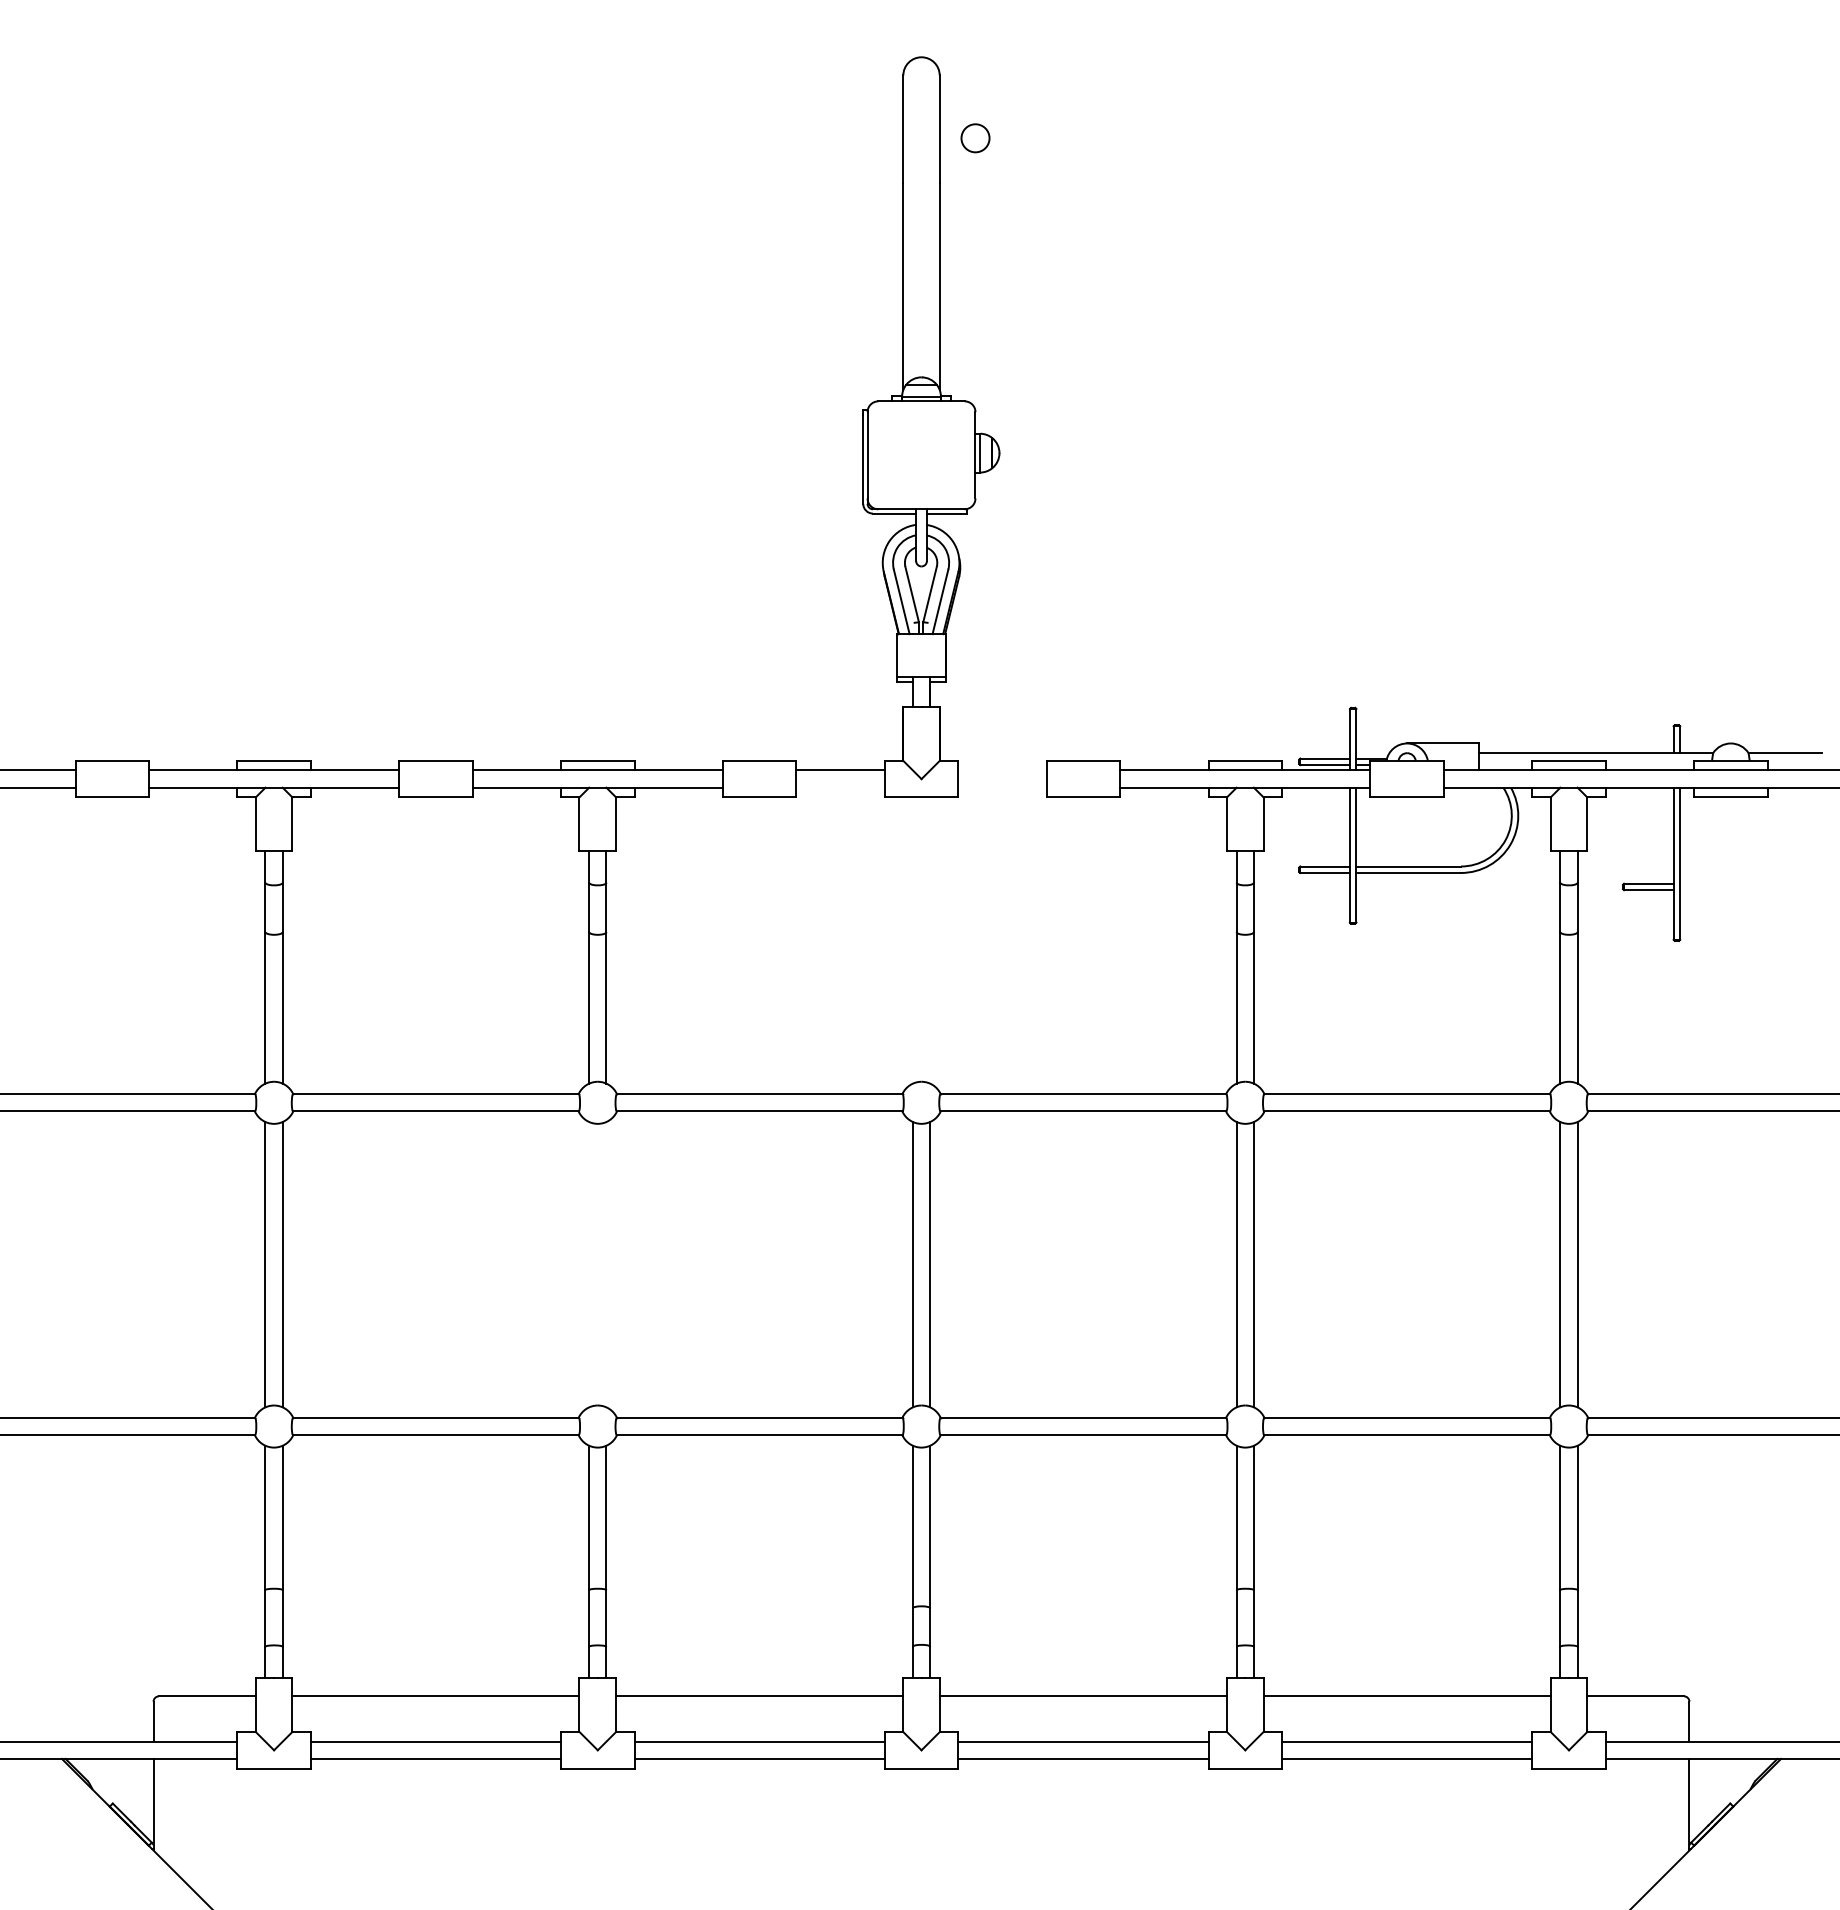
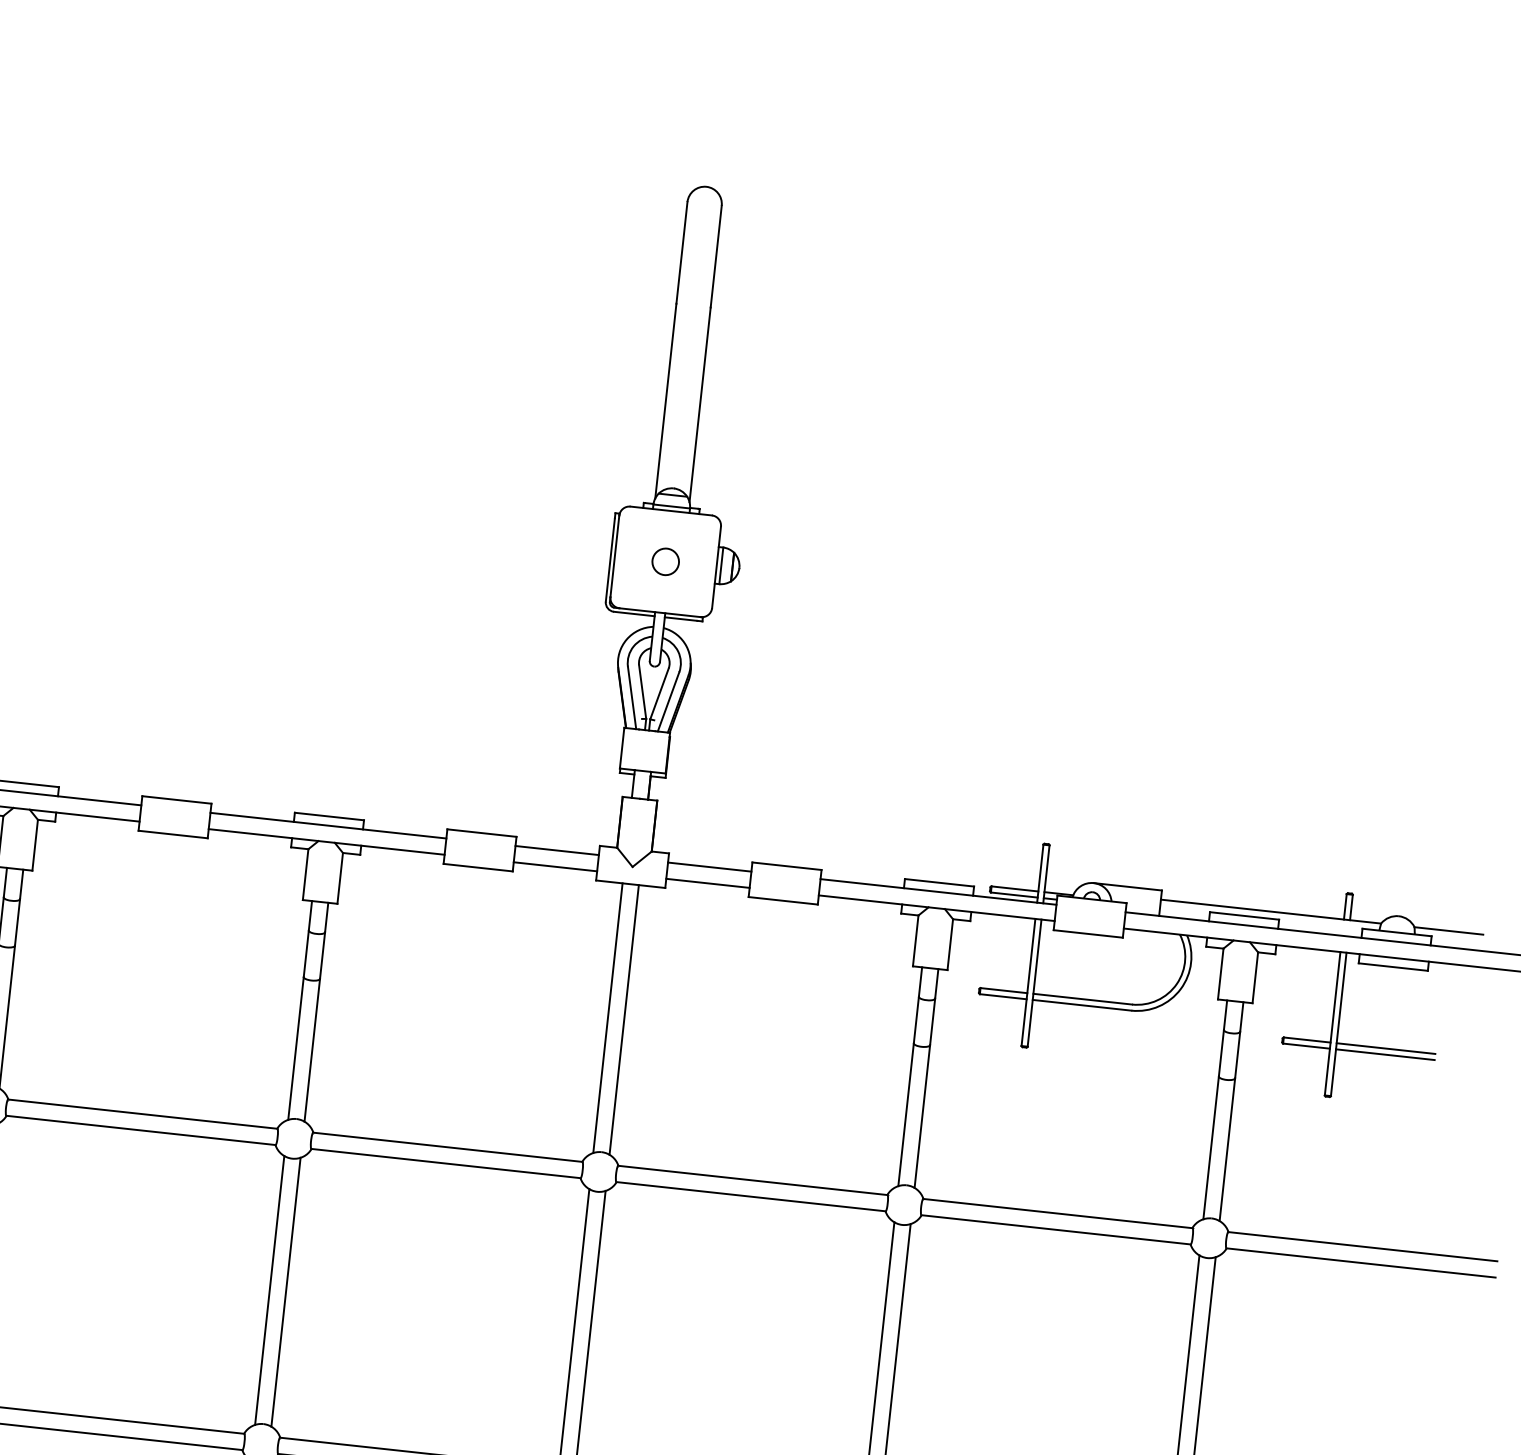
circle: (975, 138) -> (665, 562), moved
line: (1002, 770) -> (709, 867), added
line: (840, 787) -> (555, 866), added
line: (1002, 787) -> (708, 883), added
line: (1732, 883) -> (1386, 1048), added
line: (1732, 890) -> (1385, 1054), added
line: (912, 940) -> (607, 1018), added
line: (930, 940) -> (624, 1019), added
line: (589, 1264) -> (270, 1290), added
line: (606, 1264) -> (286, 1292), added

